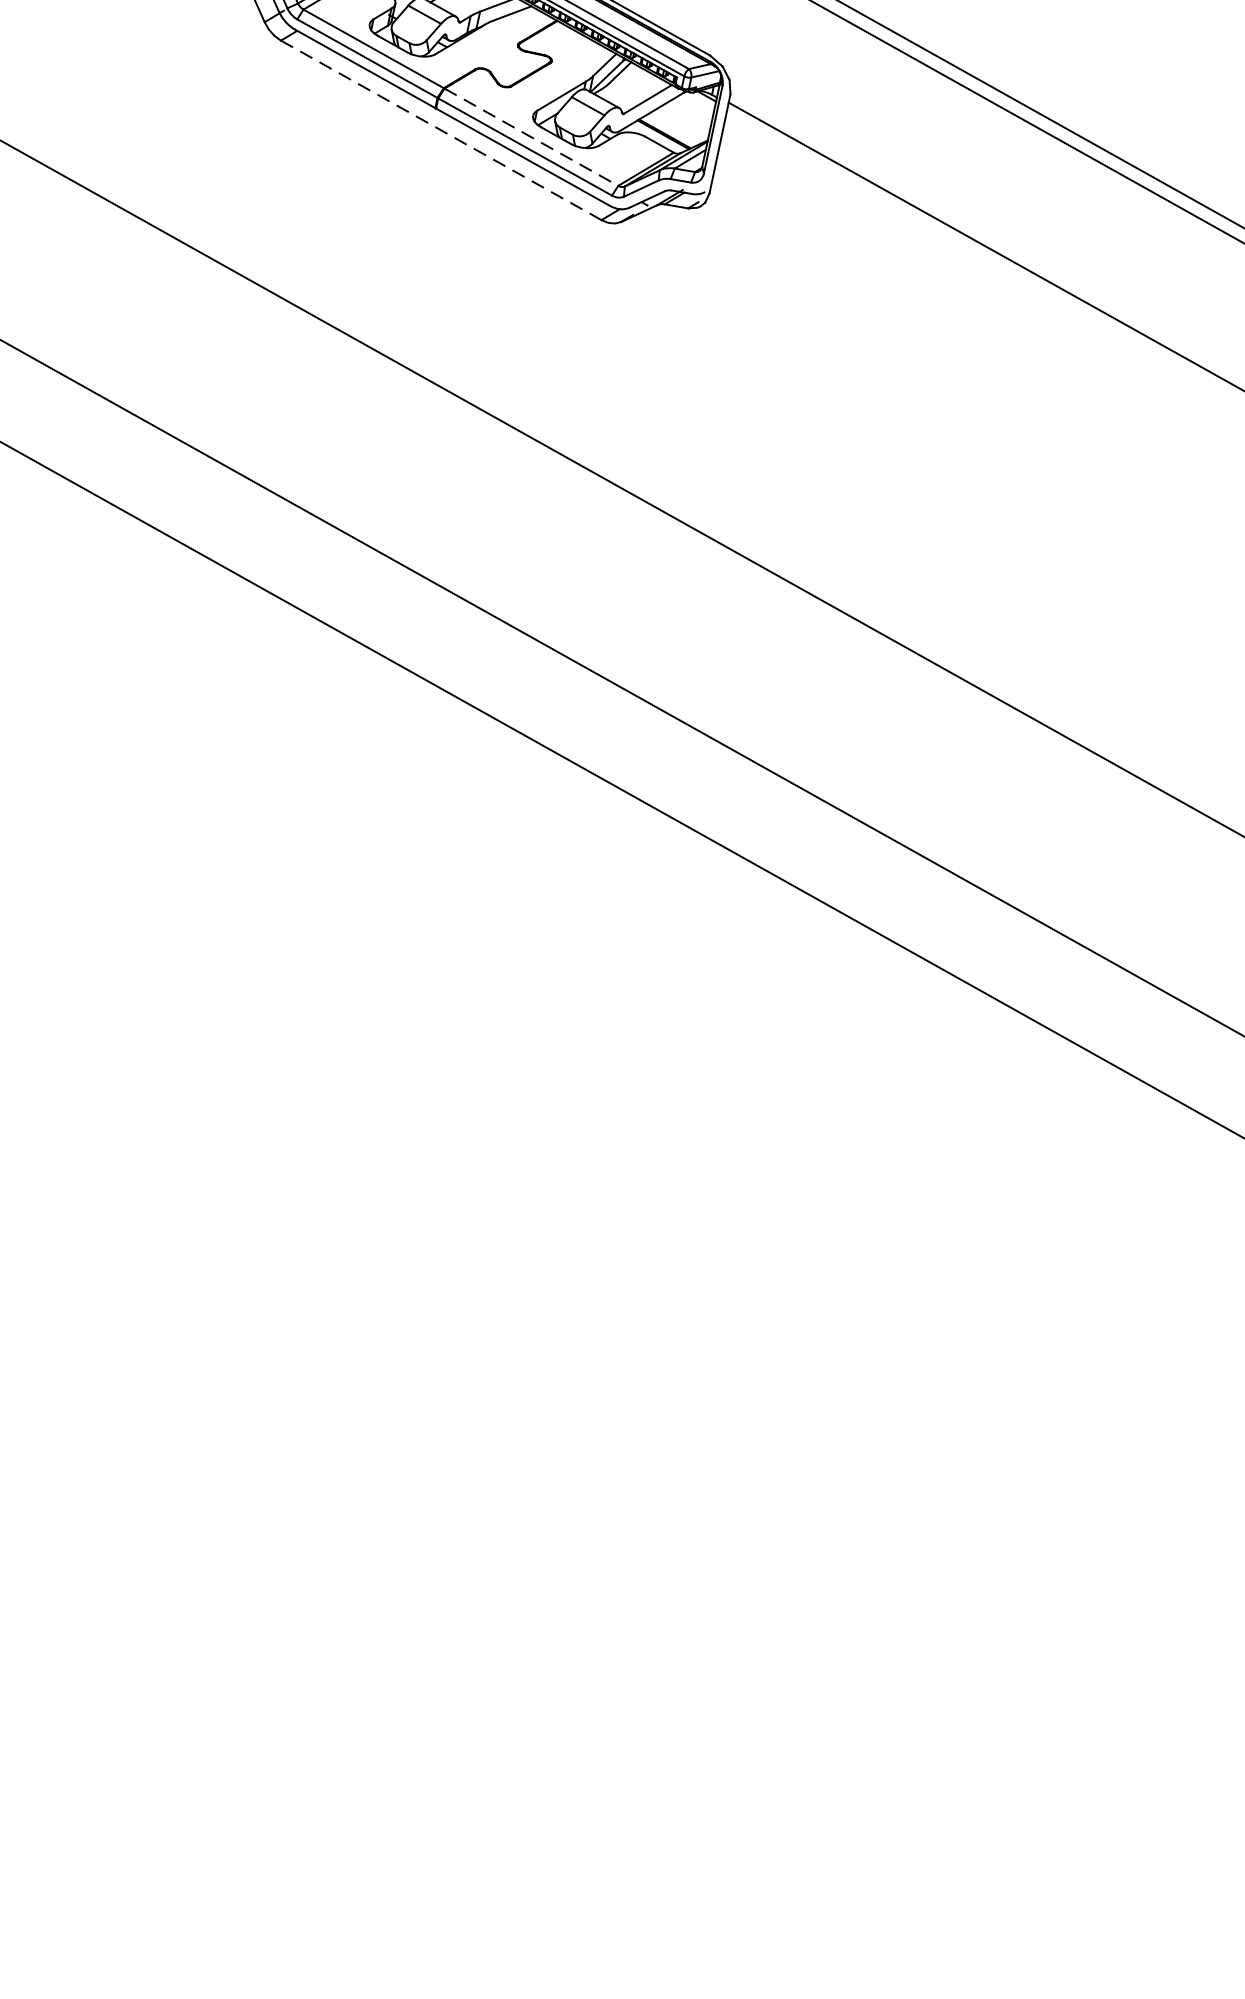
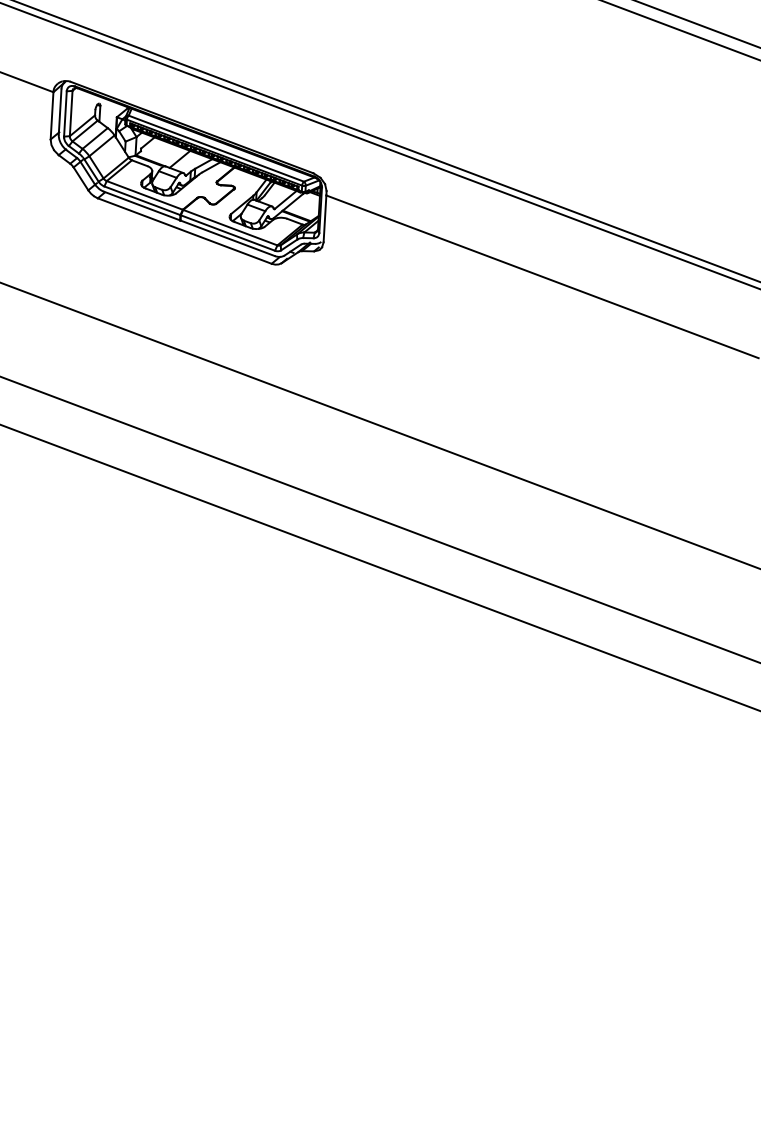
line: (440, 131) -> (184, 231), dashed -> solid
line: (531, 136) -> (230, 227), dashed -> solid

